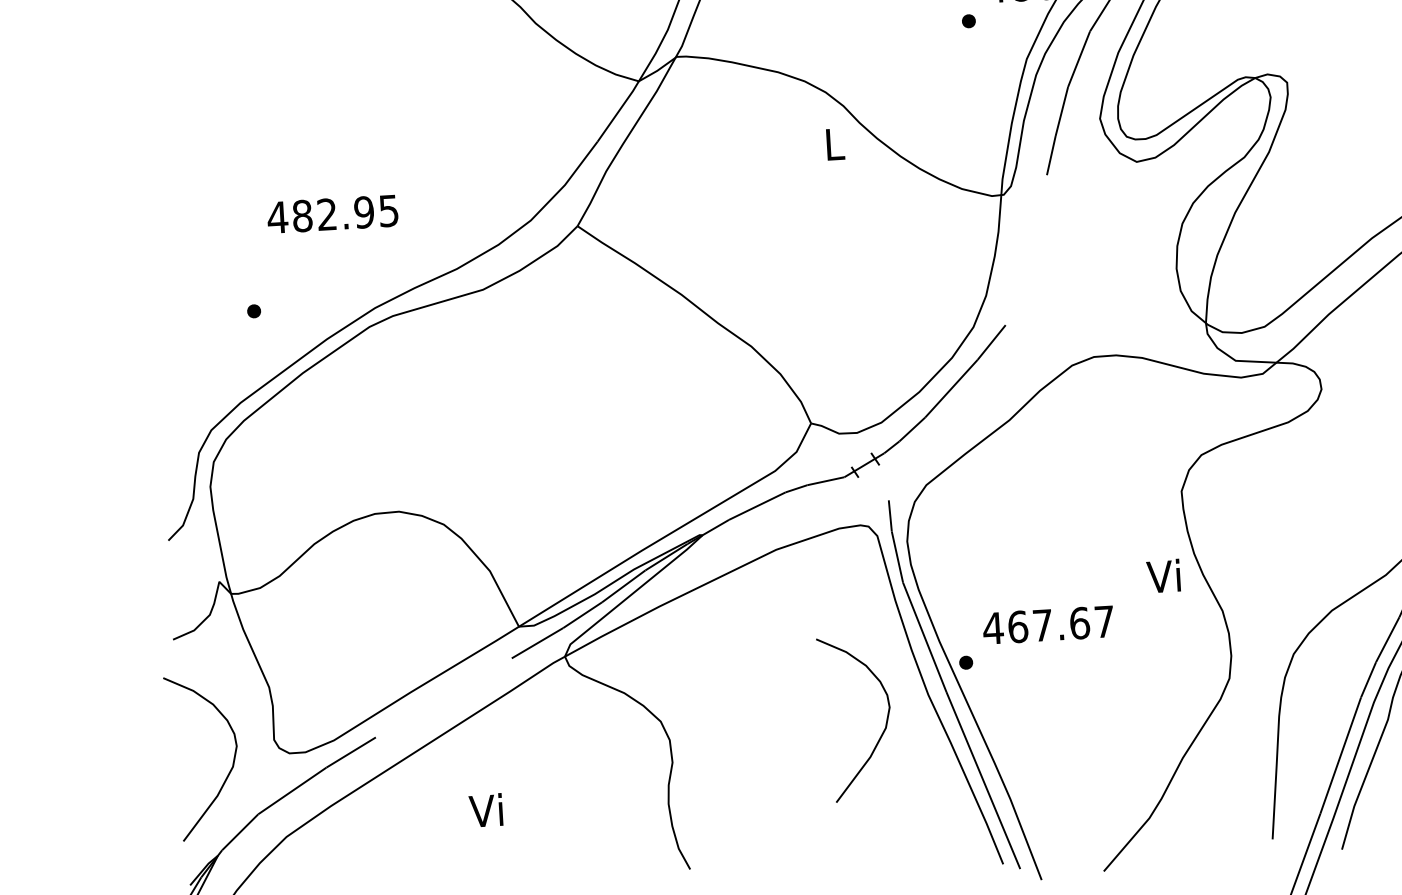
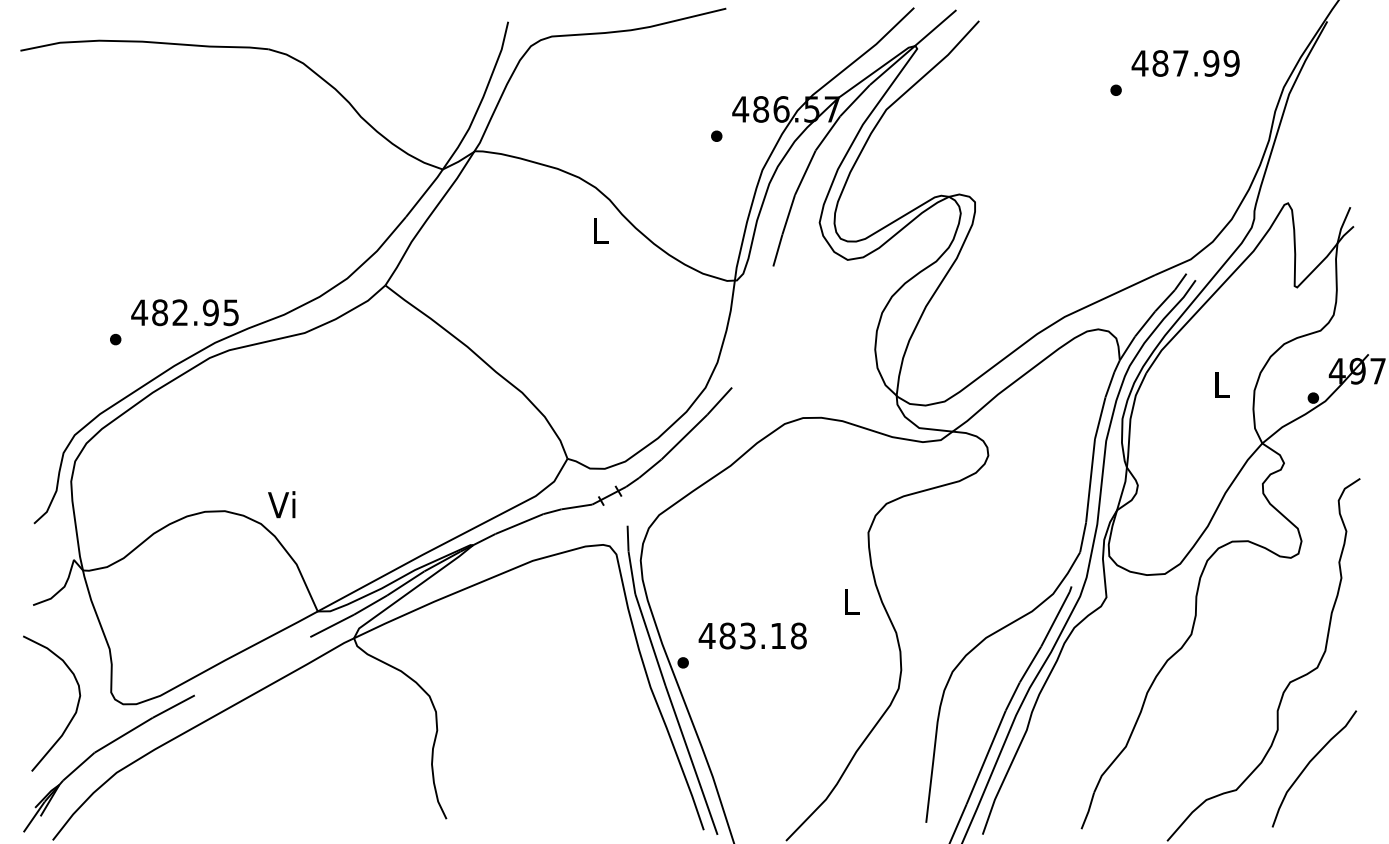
text: (332, 214) -> (184, 312), moved
text: (1163, 575) -> (849, 600), Vi -> L
text: (1060, 623) -> (762, 635), 467.67 -> 483.18
curve: (882, 730) -> (611, 714), removed
text: (485, 810) -> (281, 504), moved

